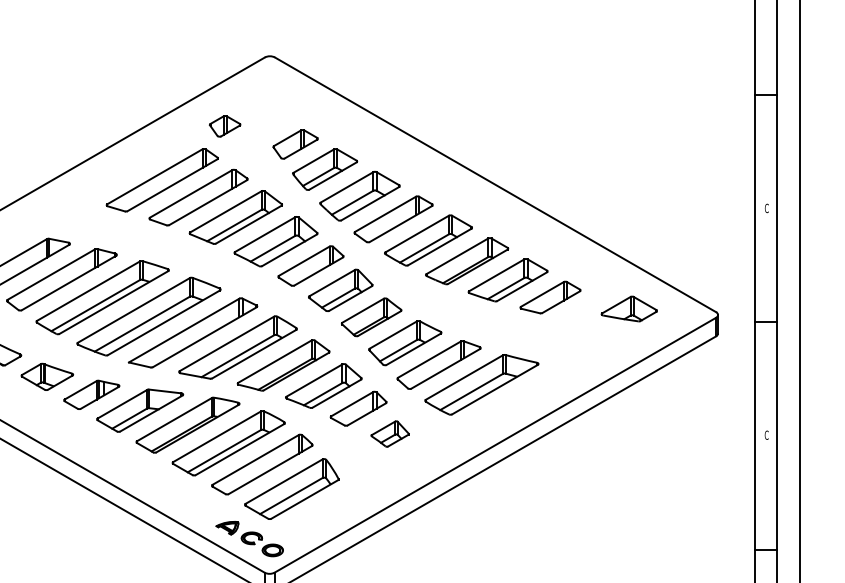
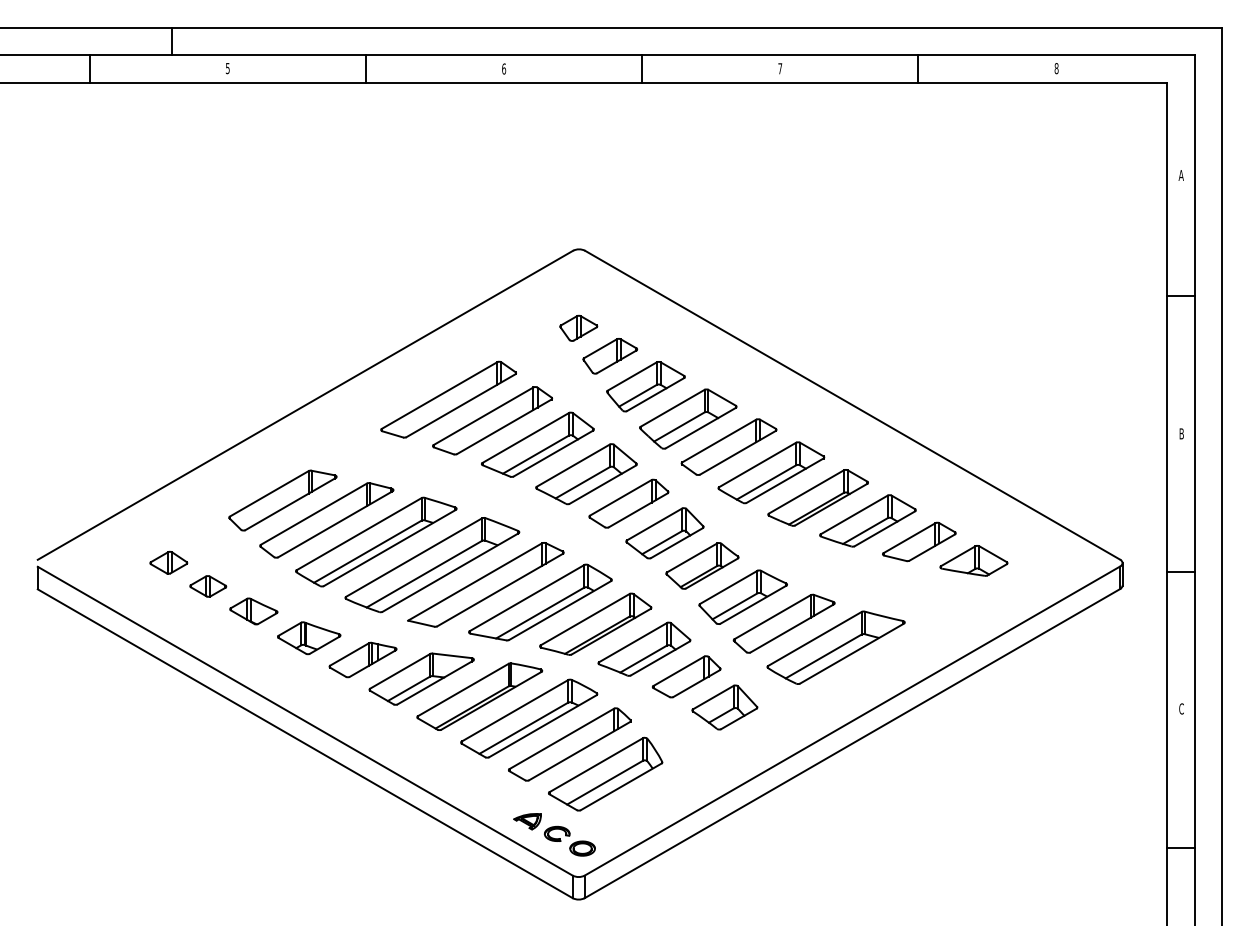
part: (224, 125) -> (578, 327), moved
text: (766, 208) -> (1181, 433), C -> B
part: (628, 308) -> (973, 560), moved
part: (389, 434) -> (724, 707), size x1.43

